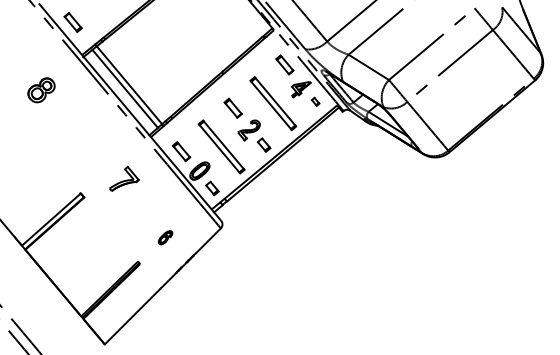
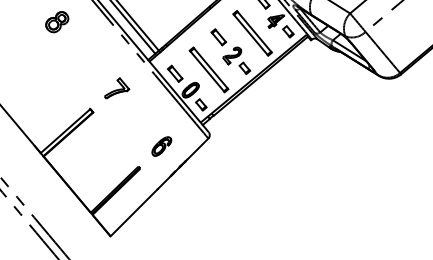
part: (315, 101) -> (288, 31), size x1.67
part: (124, 178) -> (117, 88), moved
part: (165, 237) -> (161, 146), size x1.67

